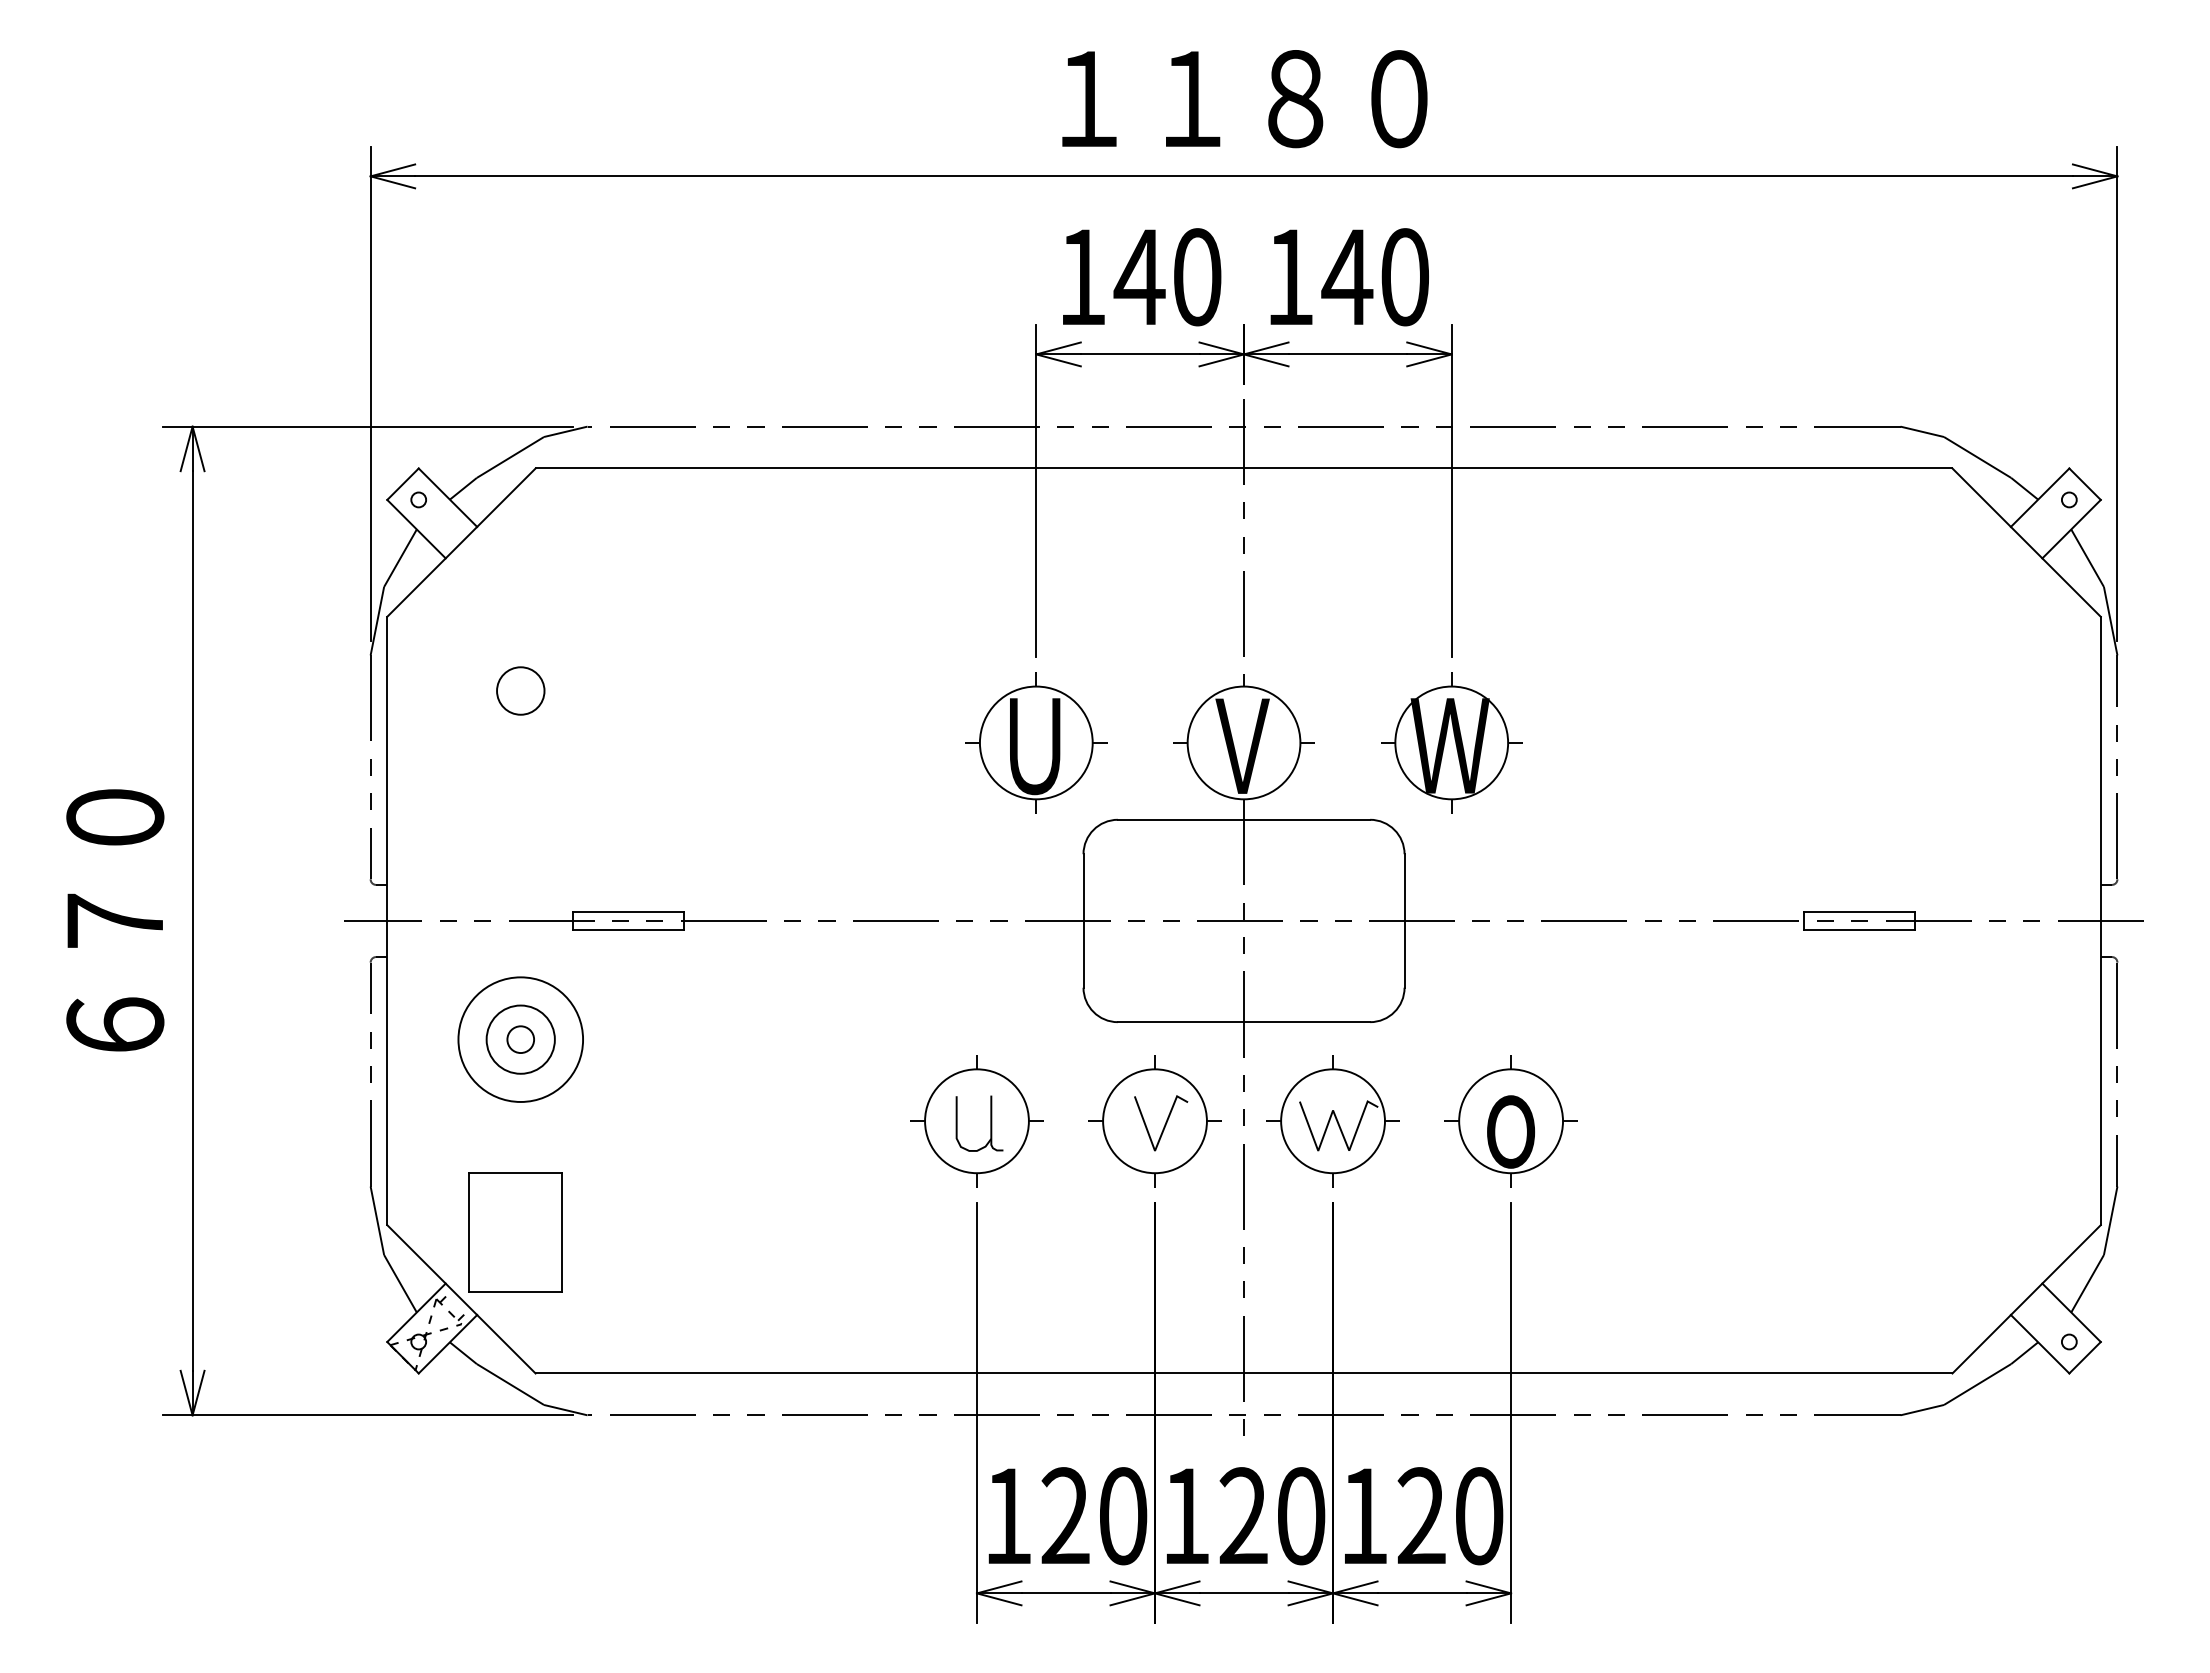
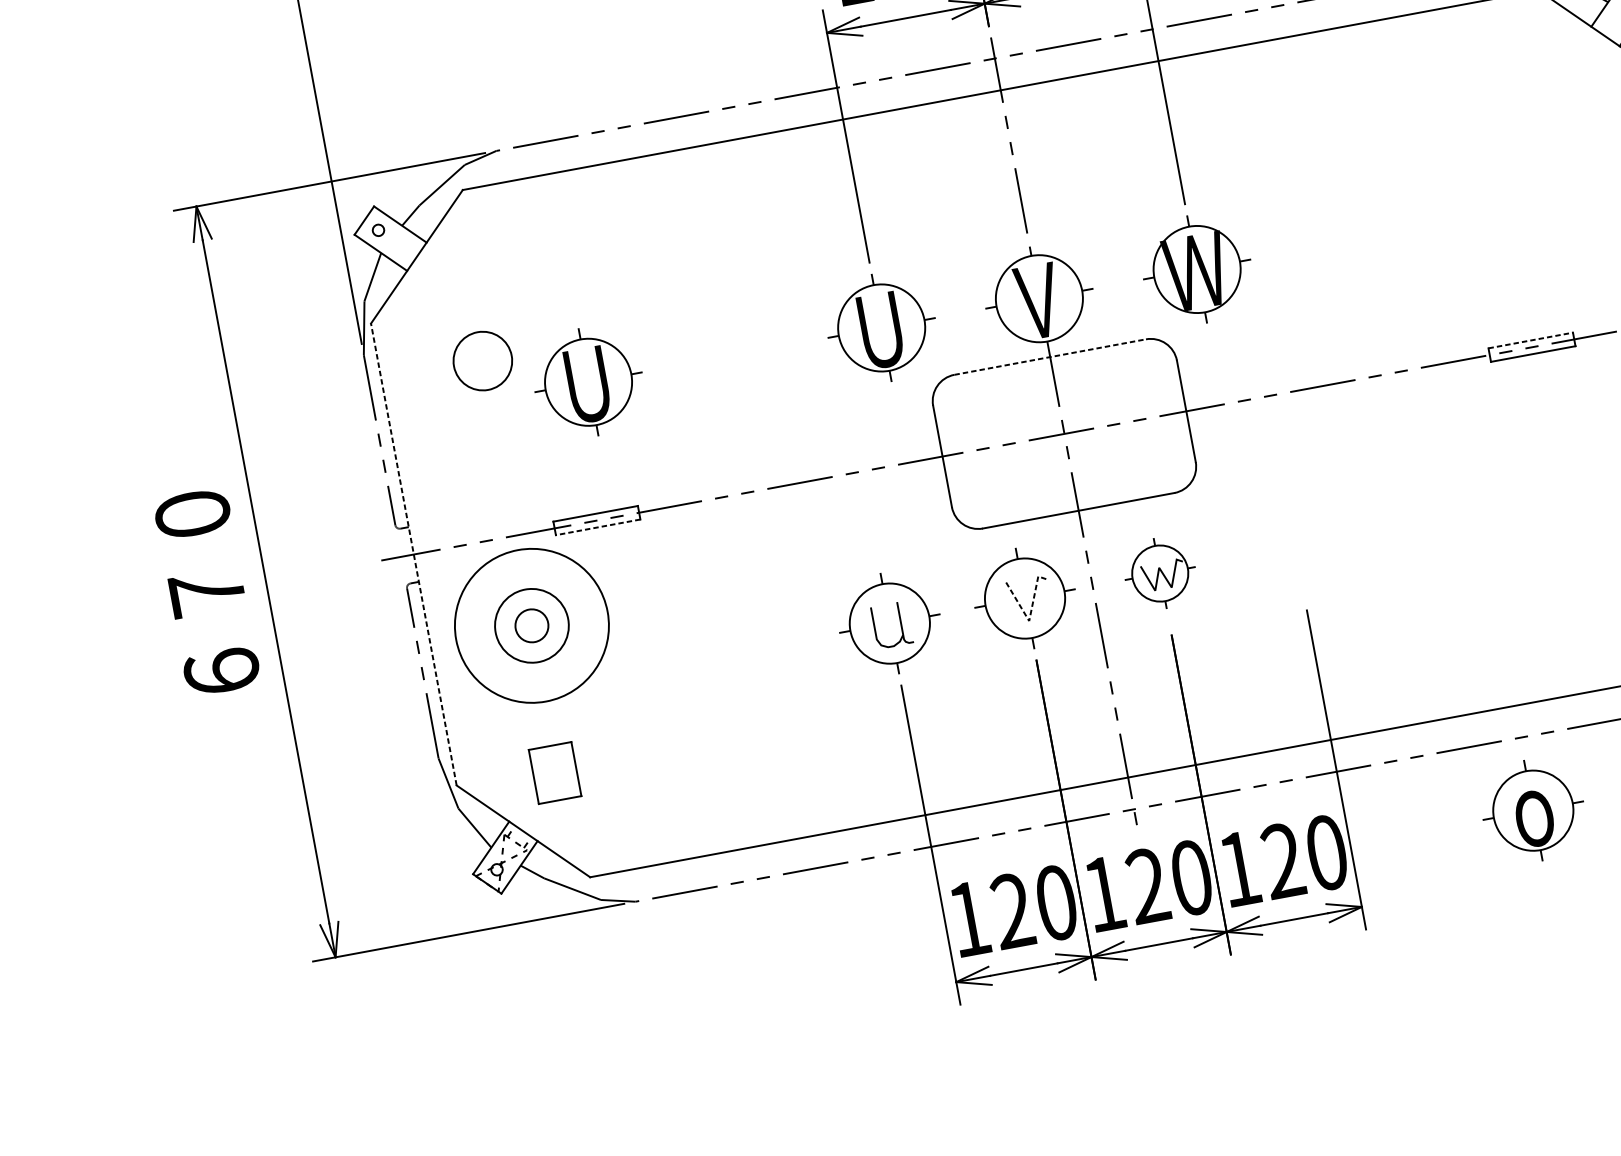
circle: (520, 690) -> (482, 360), size x1.6
part: (650, 742) -> (588, 381), added
line: (1244, 819) -> (1050, 356), solid -> dashed
line: (1859, 912) -> (1530, 340), solid -> dashed
line: (387, 920) -> (413, 554), solid -> dashed
line: (628, 929) -> (598, 527), solid -> dashed
circle: (520, 1039) -> (531, 625), size x1.4
circle: (520, 1039) -> (531, 625), size x1.6
circle: (520, 1039) -> (531, 625), size x1.6
part: (1332, 1121) -> (1159, 573), size x0.7
part: (1510, 1121) -> (1532, 810), moved
line: (1157, 1144) -> (1030, 615), solid -> dashed
part: (515, 1232) -> (555, 773), size x0.6

